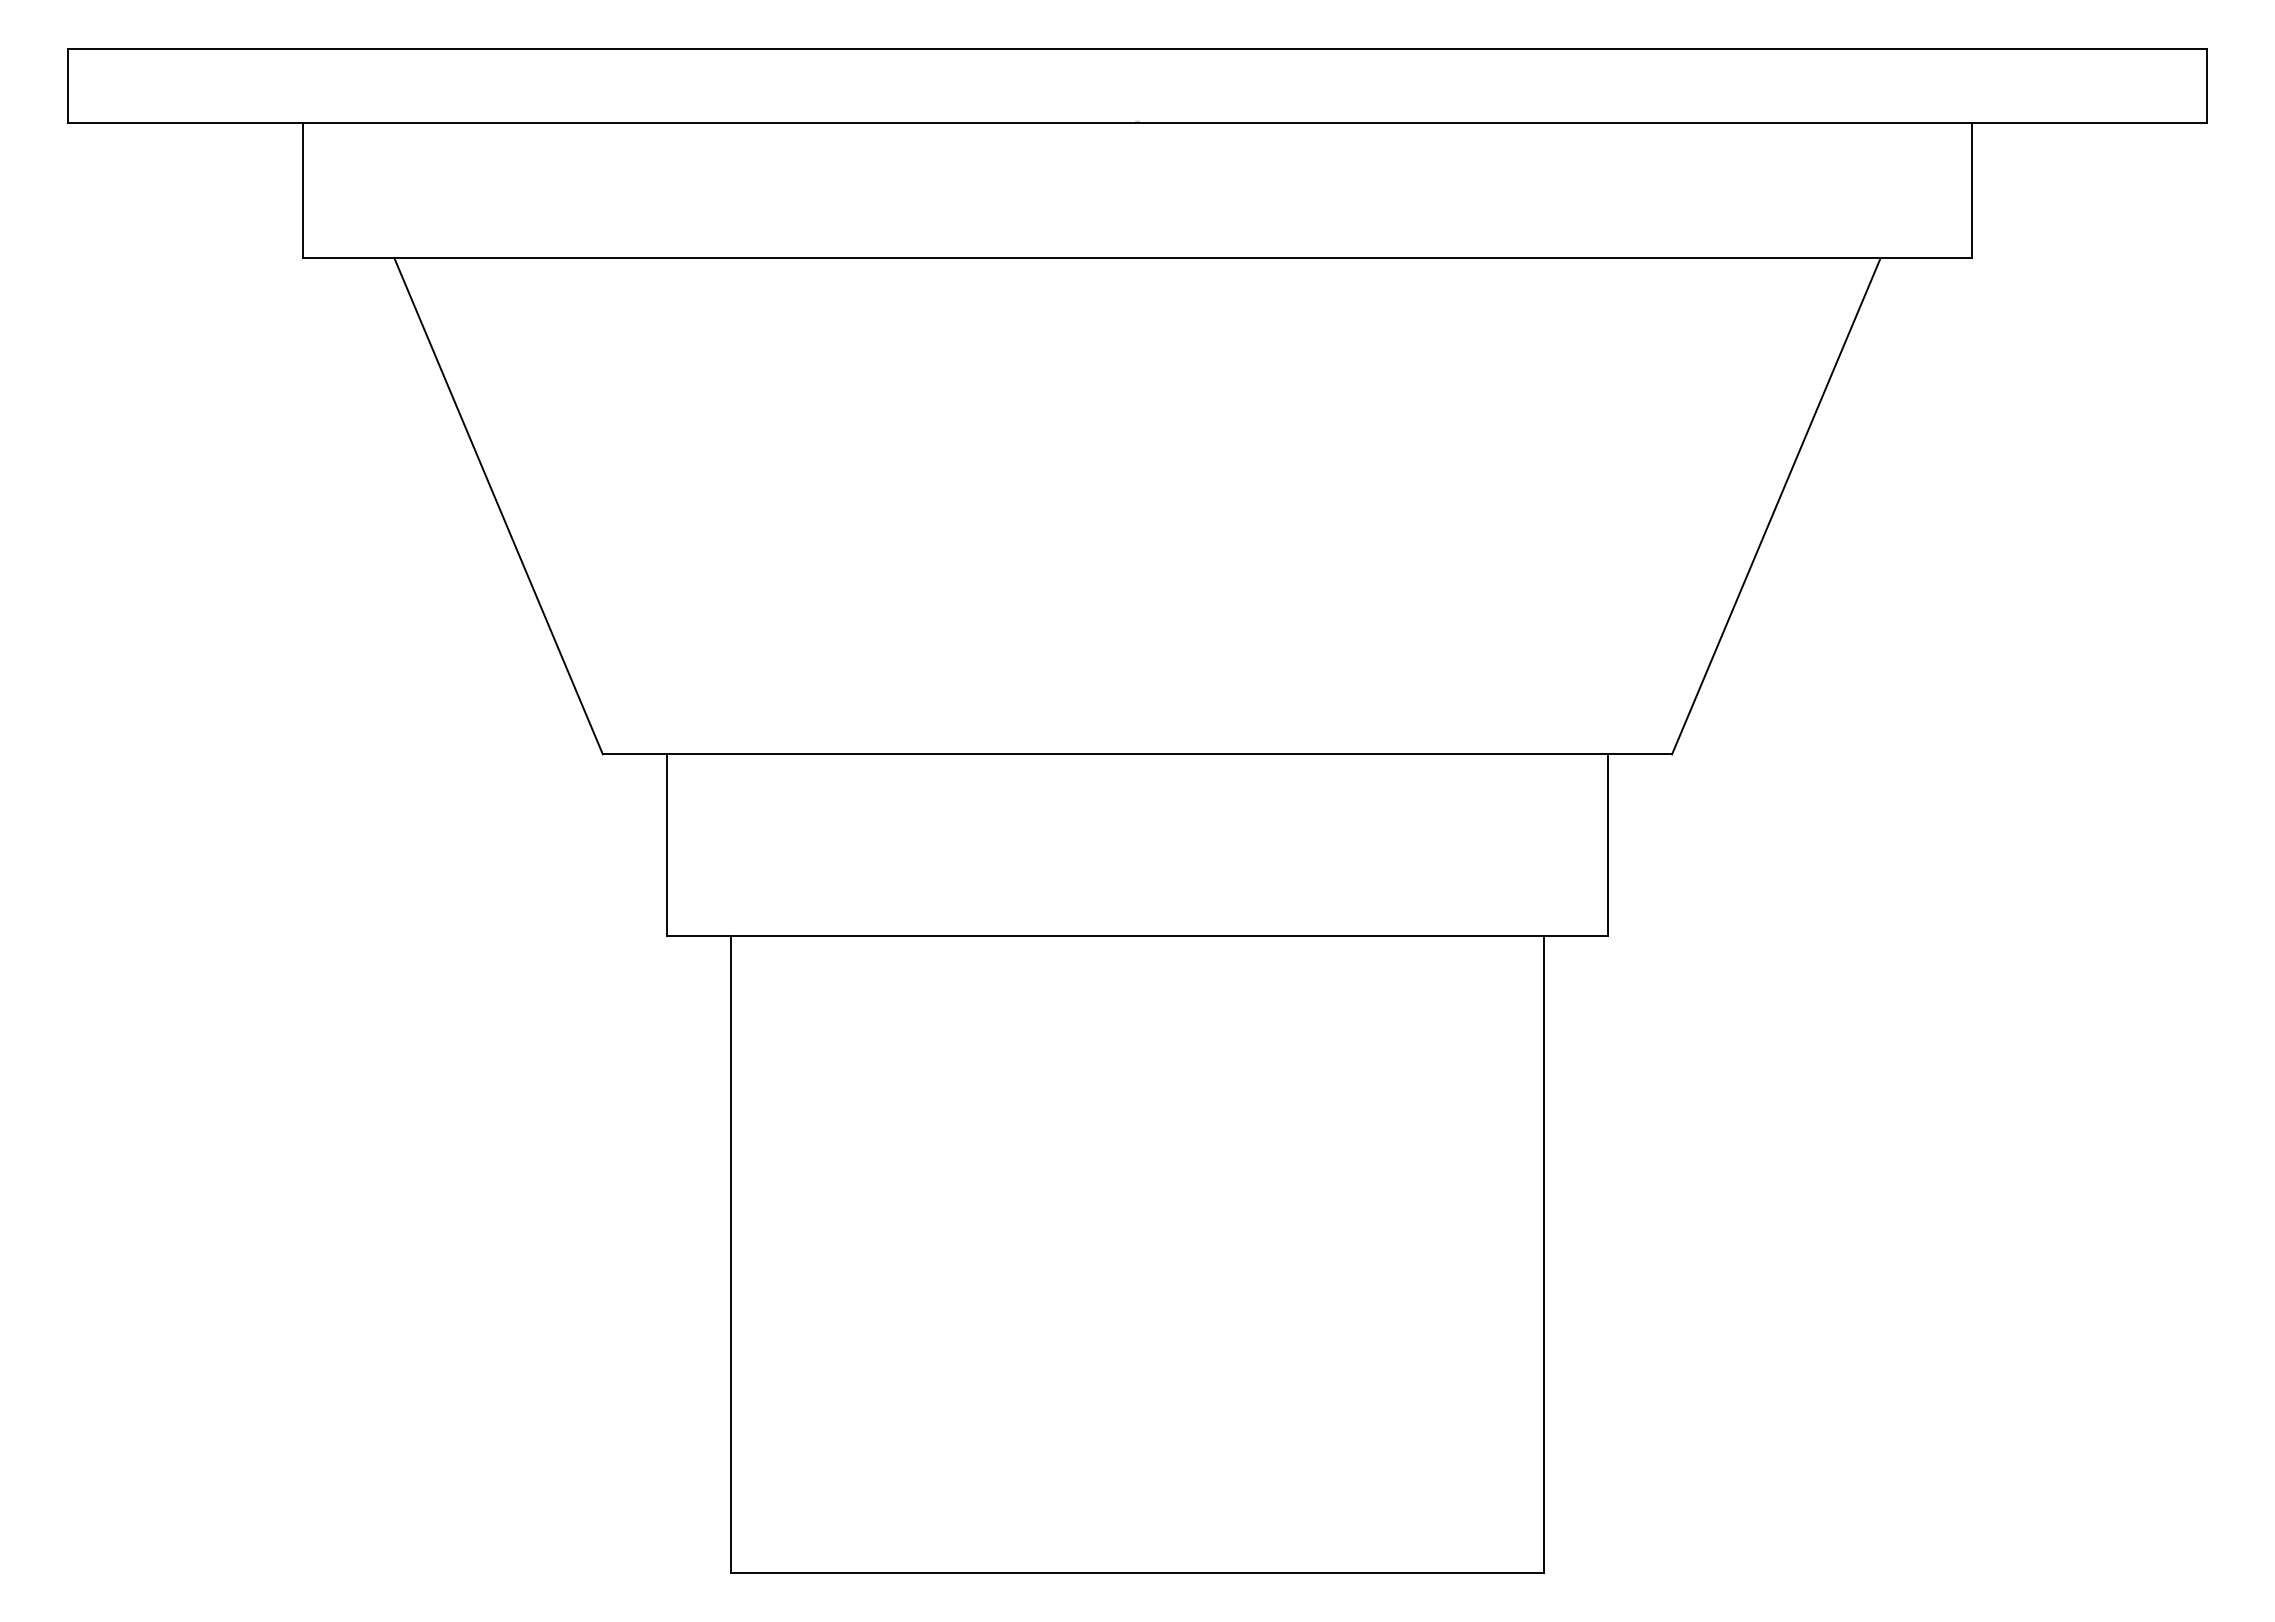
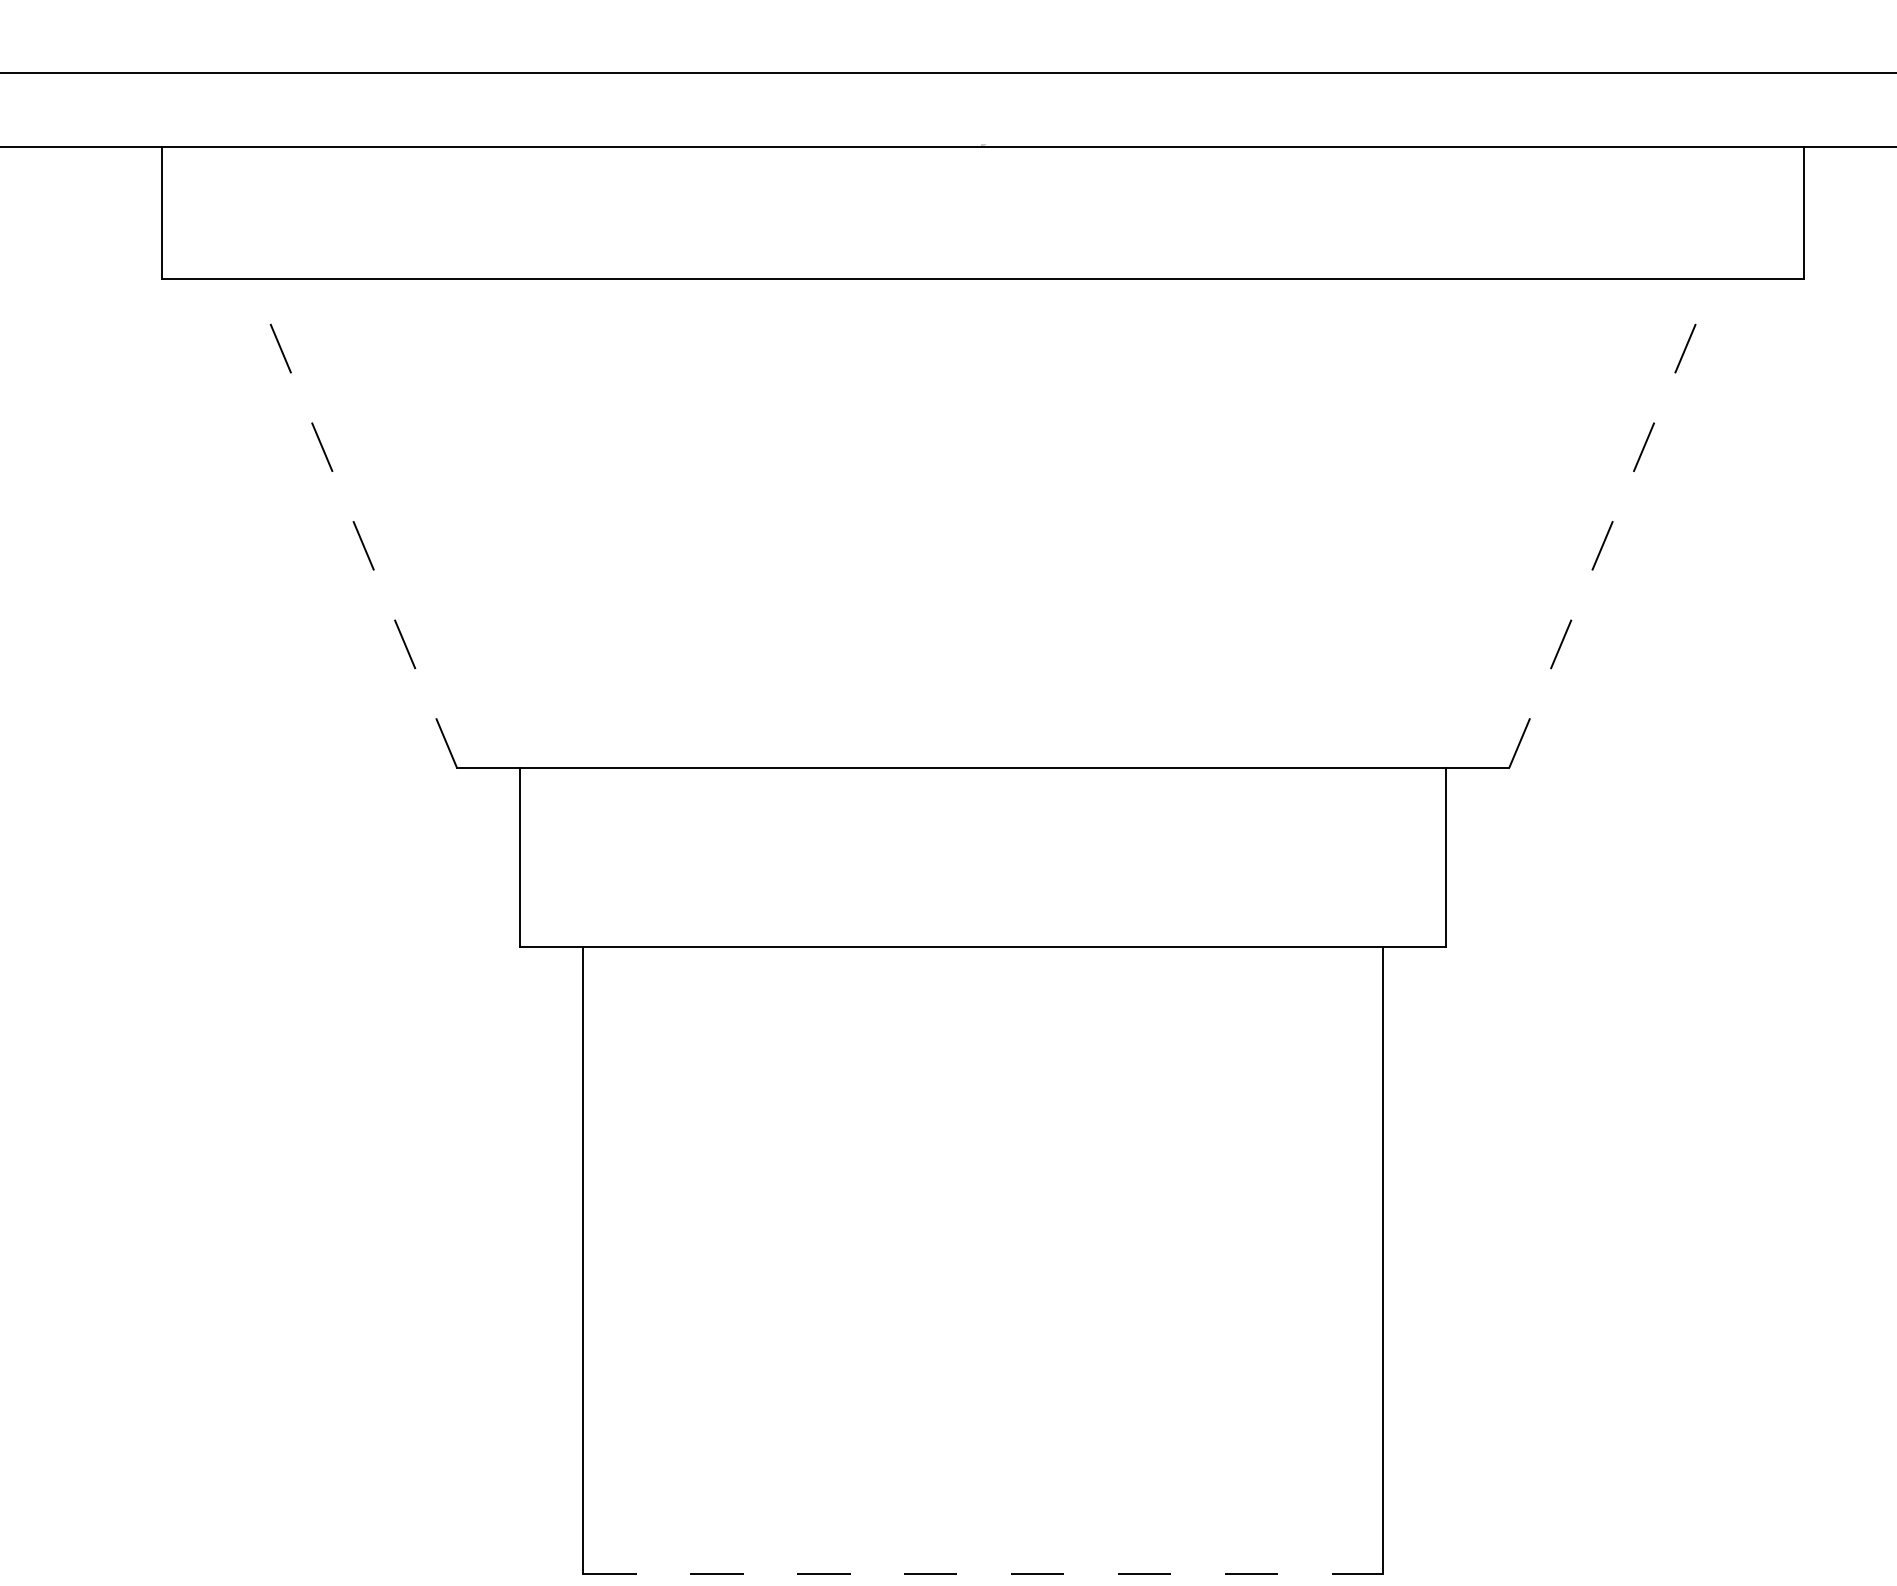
line: (498, 505) -> (354, 522), solid -> dashed
line: (1776, 505) -> (1612, 522), solid -> dashed
line: (1137, 1573) -> (983, 1573), solid -> dashed

